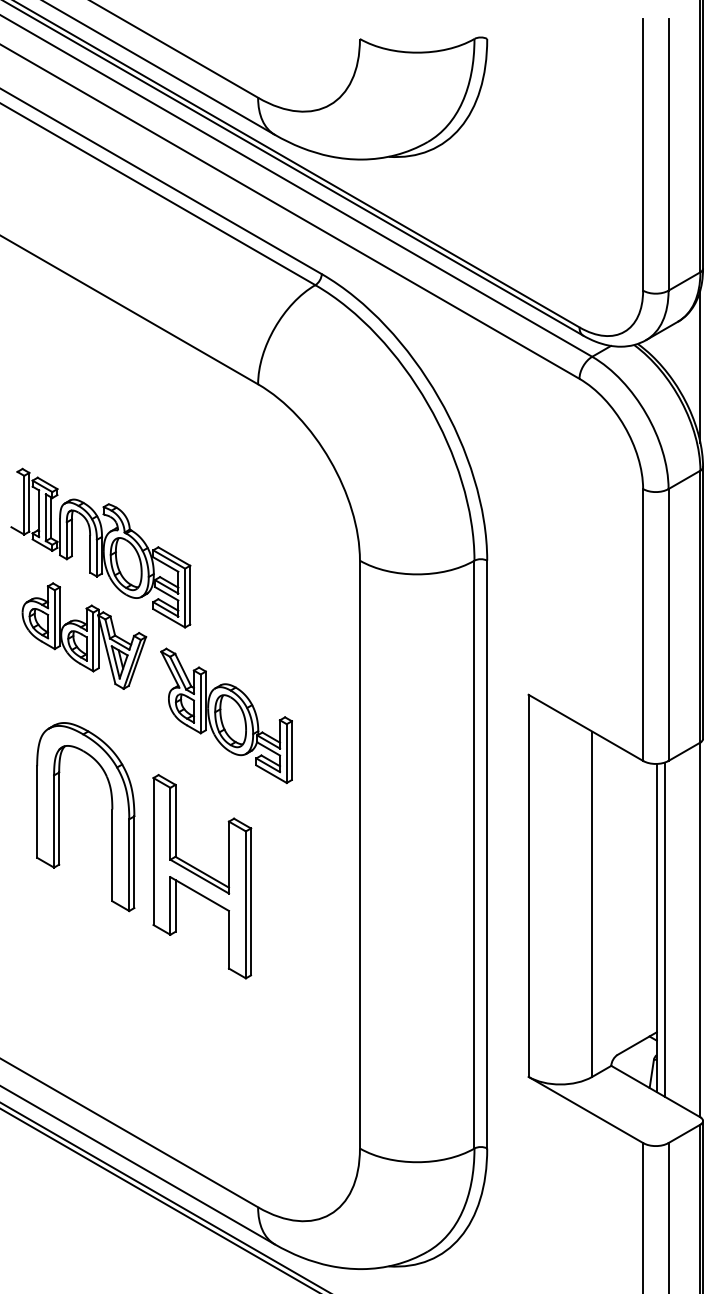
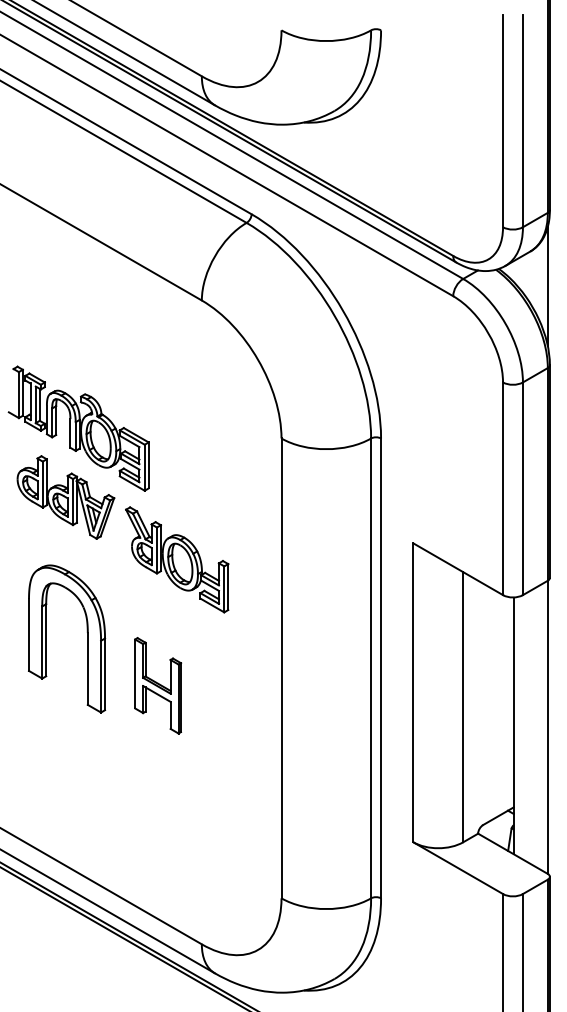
part: (201, 876) -> (157, 685), size x0.6
line: (664, 928) -> (519, 726), removed

